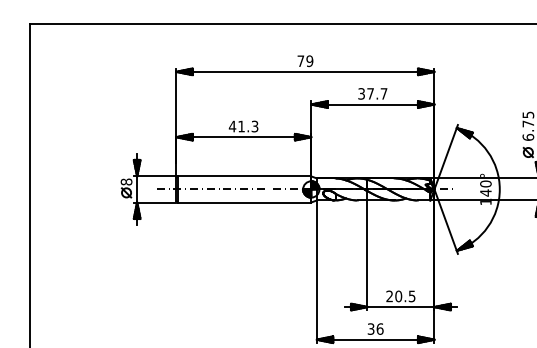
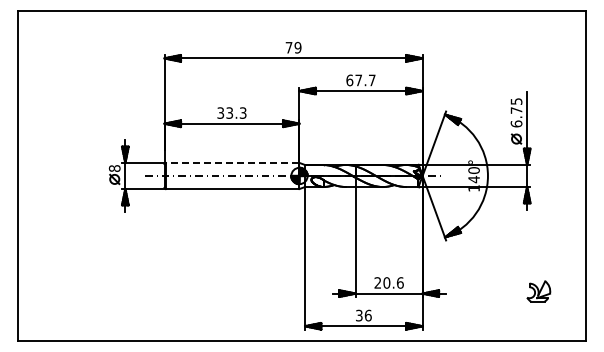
text: (361, 93) -> (349, 80), 37.7 -> 67.7
text: (237, 125) -> (225, 112), 41.3 -> 33.3
line: (244, 175) -> (232, 162), solid -> dashed
text: (411, 295) -> (399, 282), 20.5 -> 20.6

